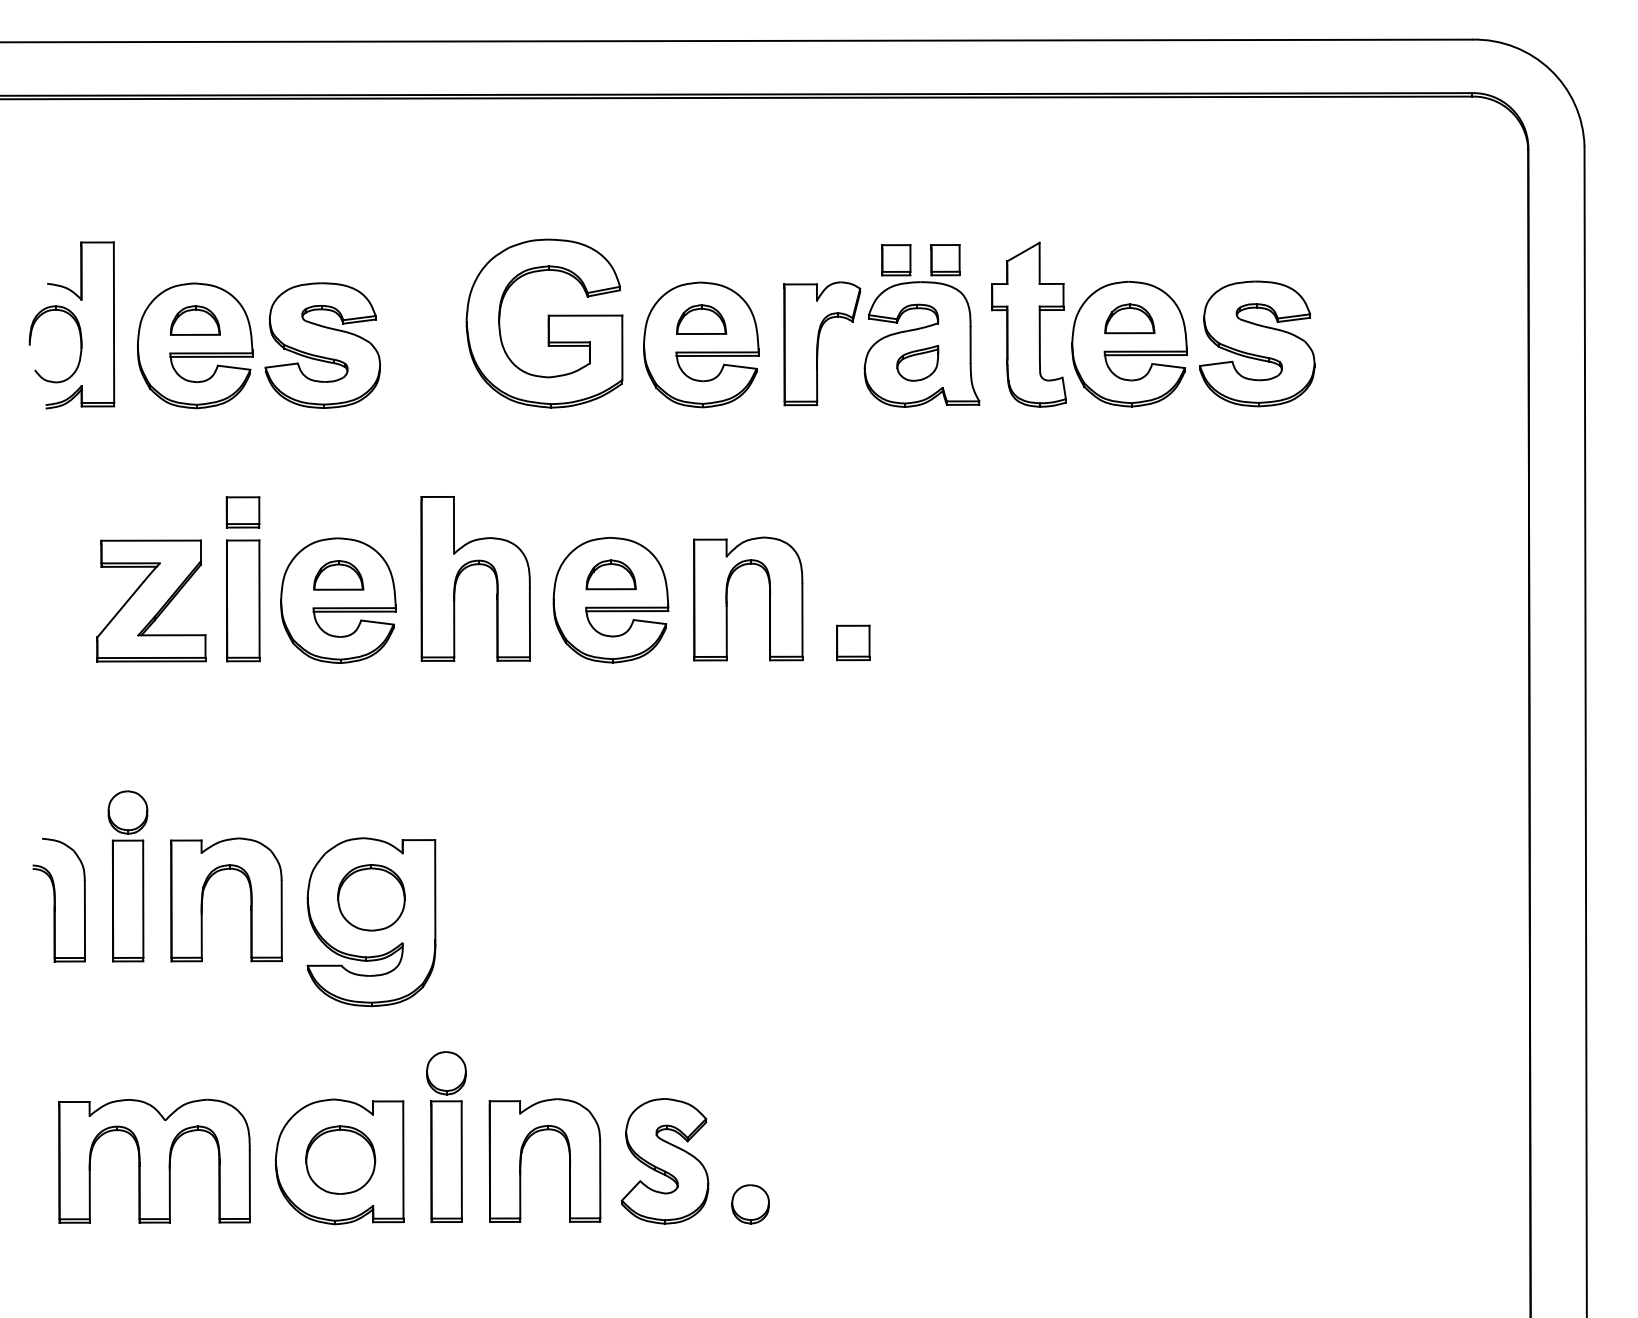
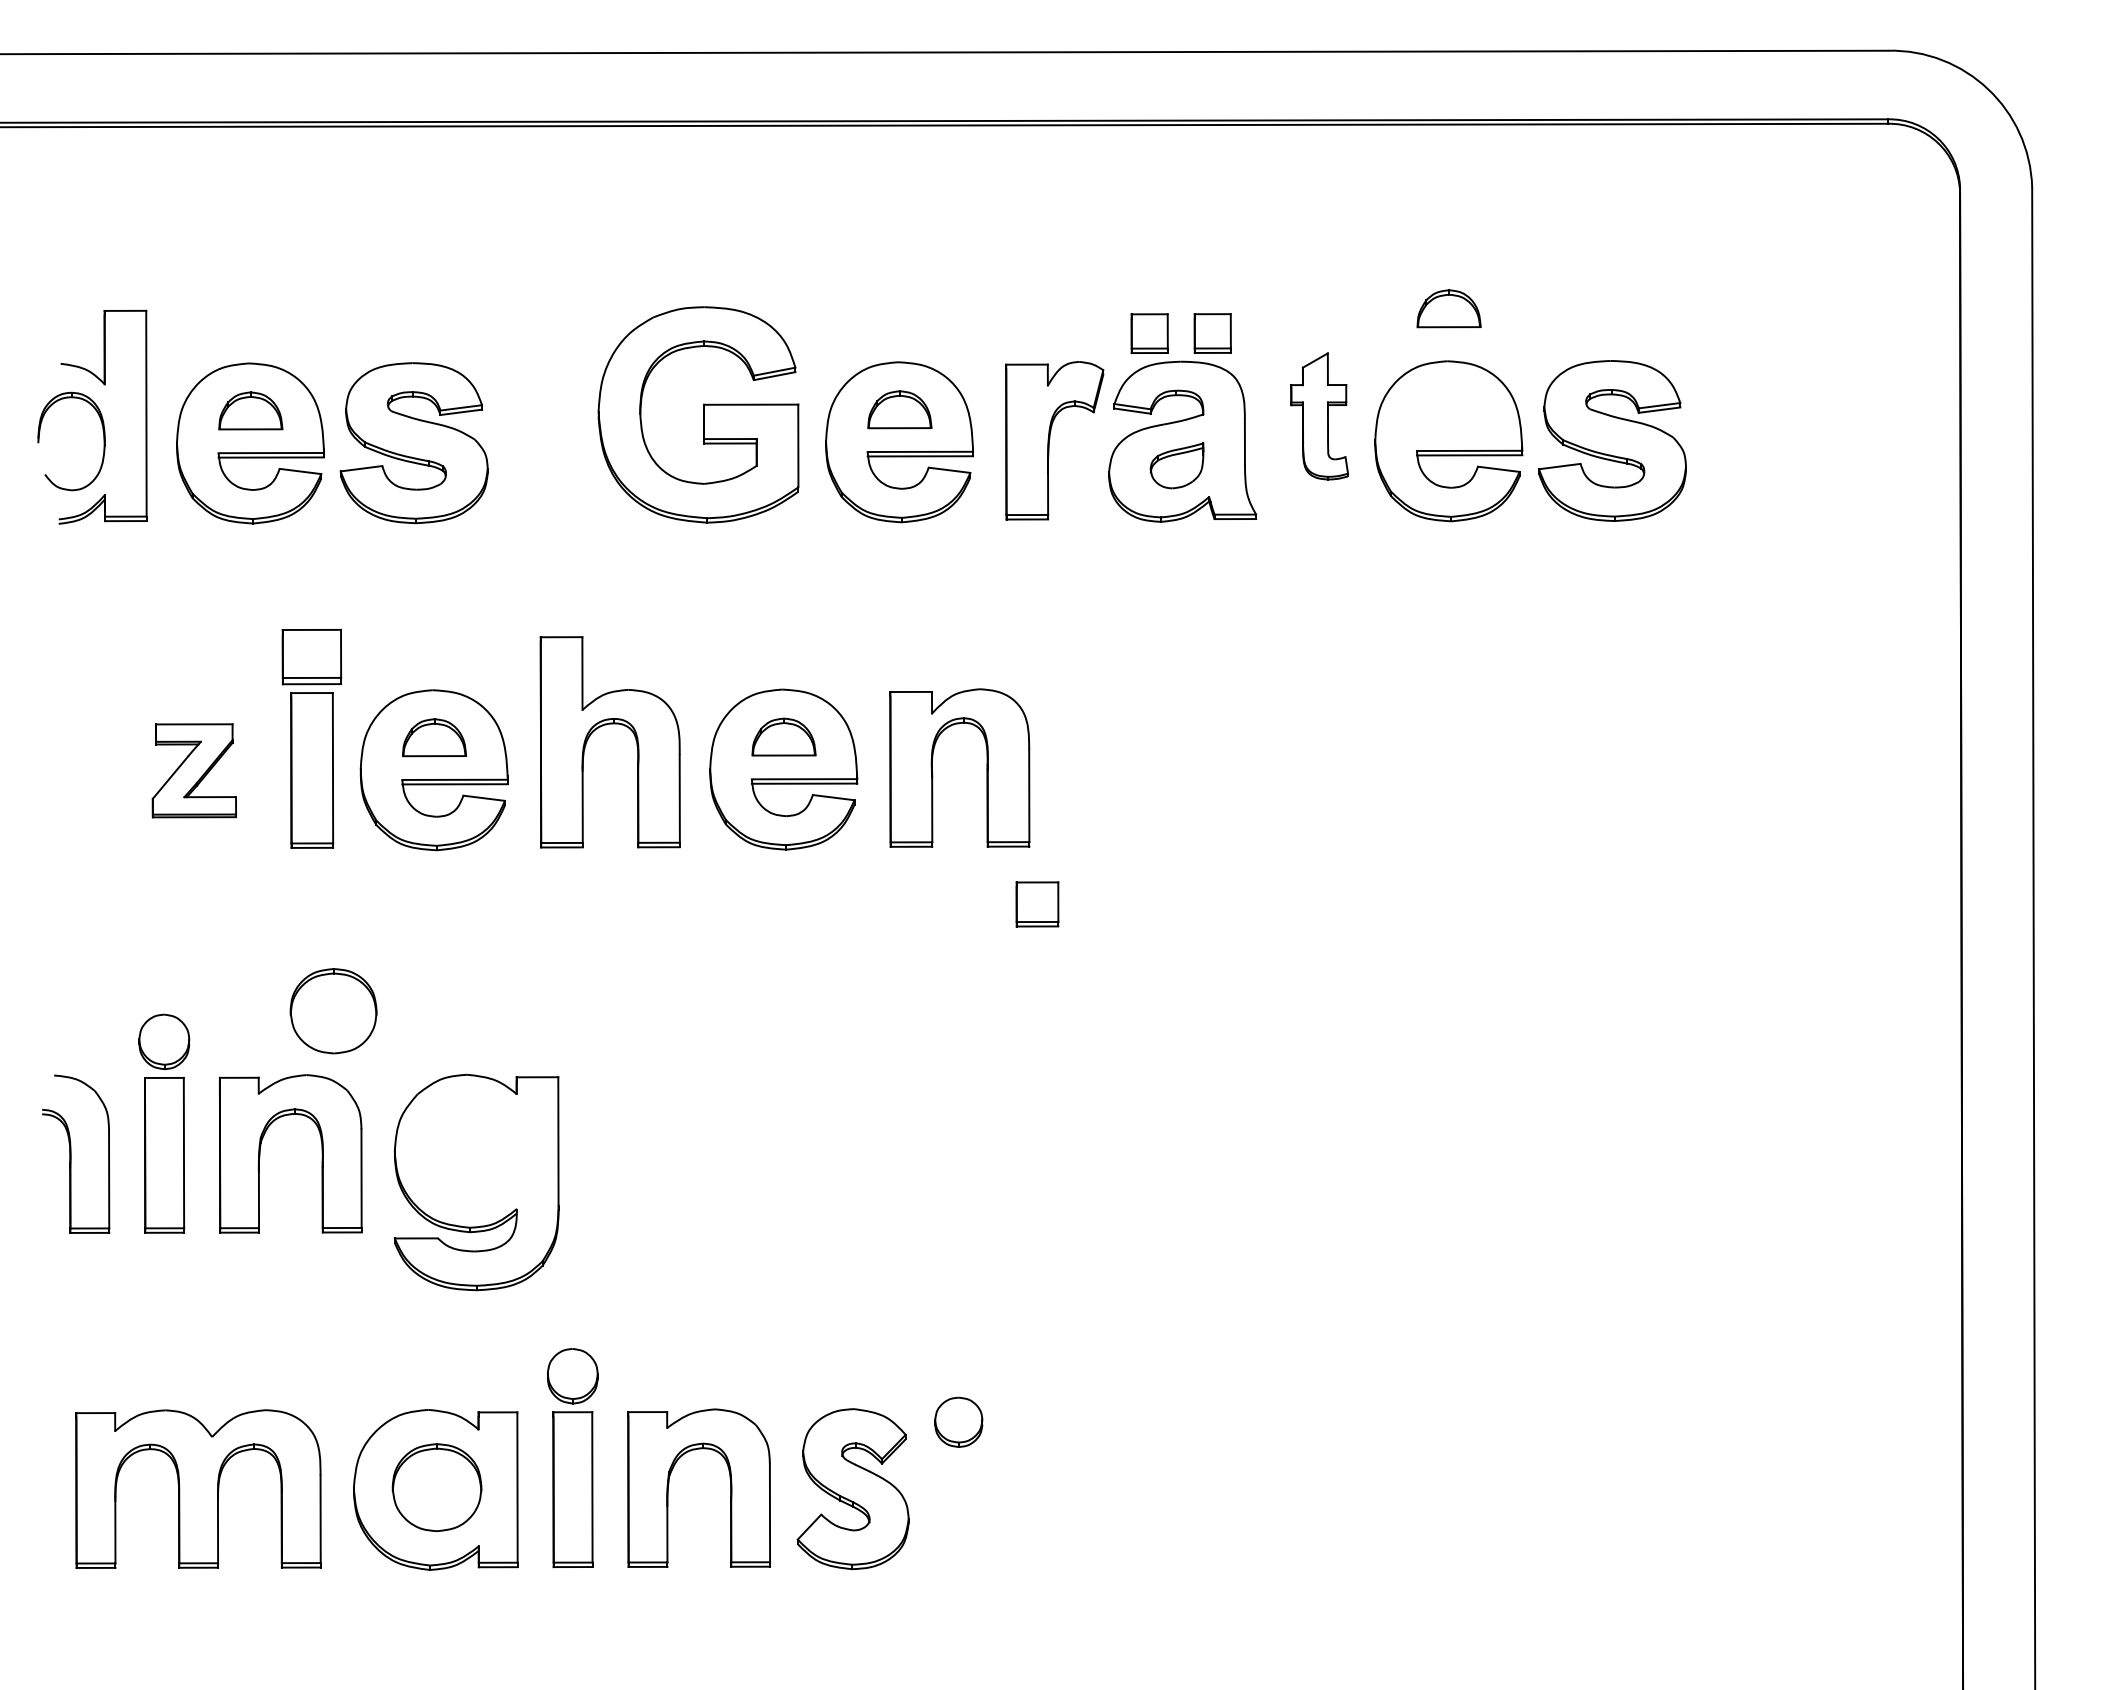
part: (1129, 318) -> (1448, 308), moved
part: (1028, 324) -> (1319, 416), size x0.6
part: (242, 512) -> (311, 656), size x1.4
part: (151, 600) -> (194, 770), size x0.6
part: (853, 643) -> (1037, 904), moved
part: (371, 898) -> (333, 1011), moved
part: (750, 1203) -> (958, 1421), moved

